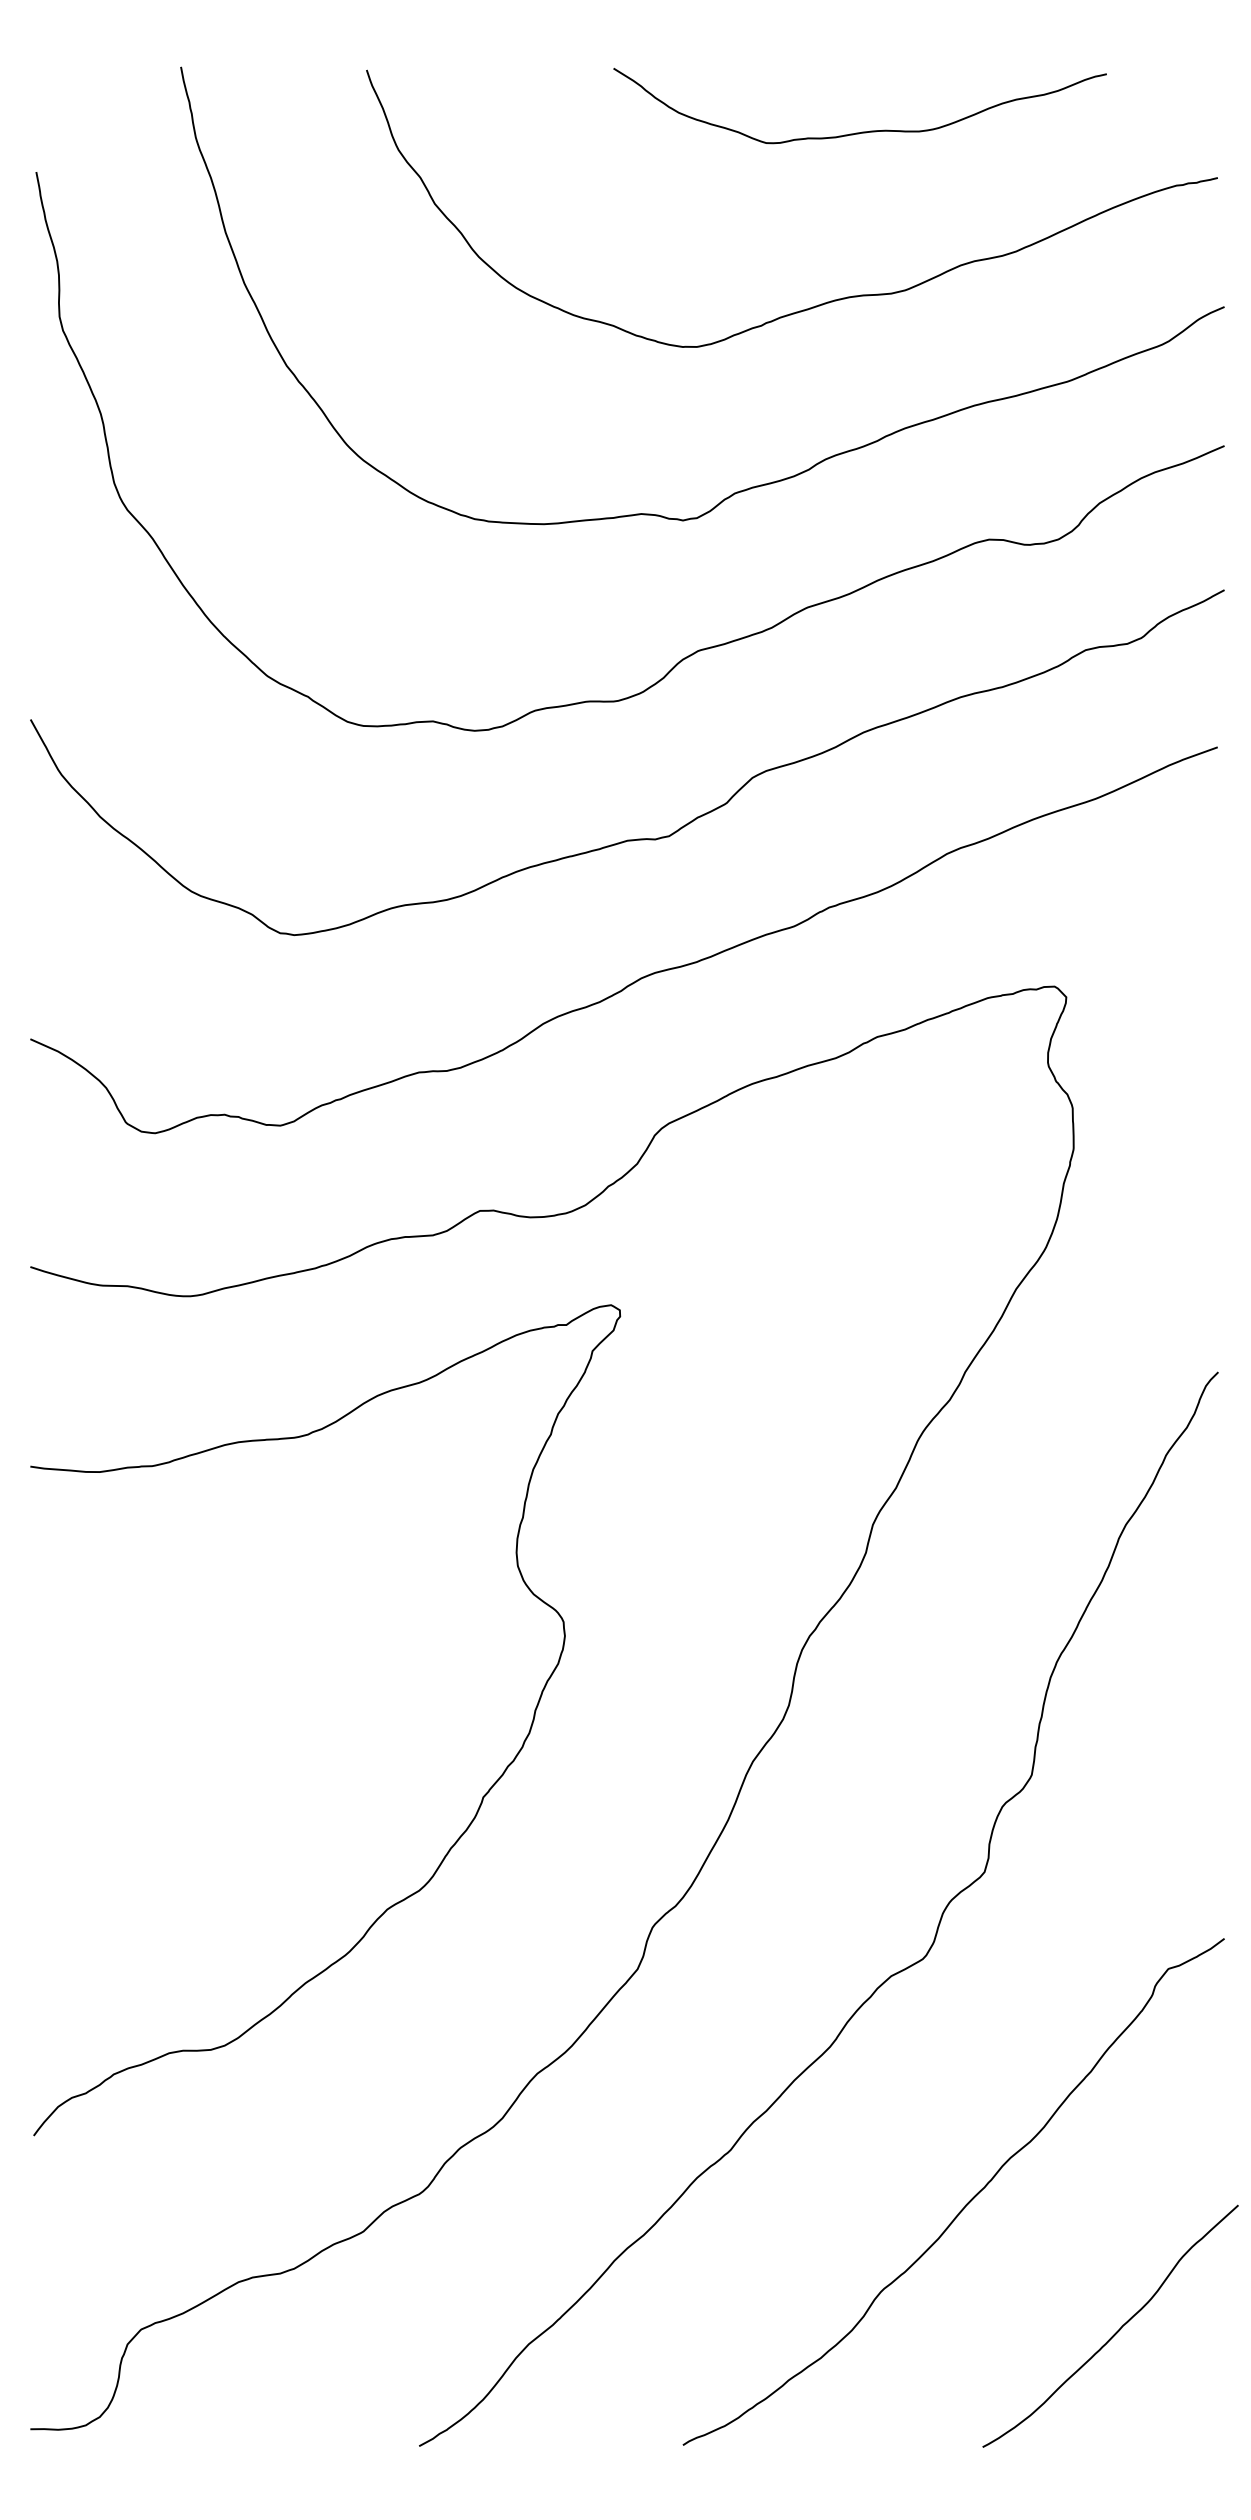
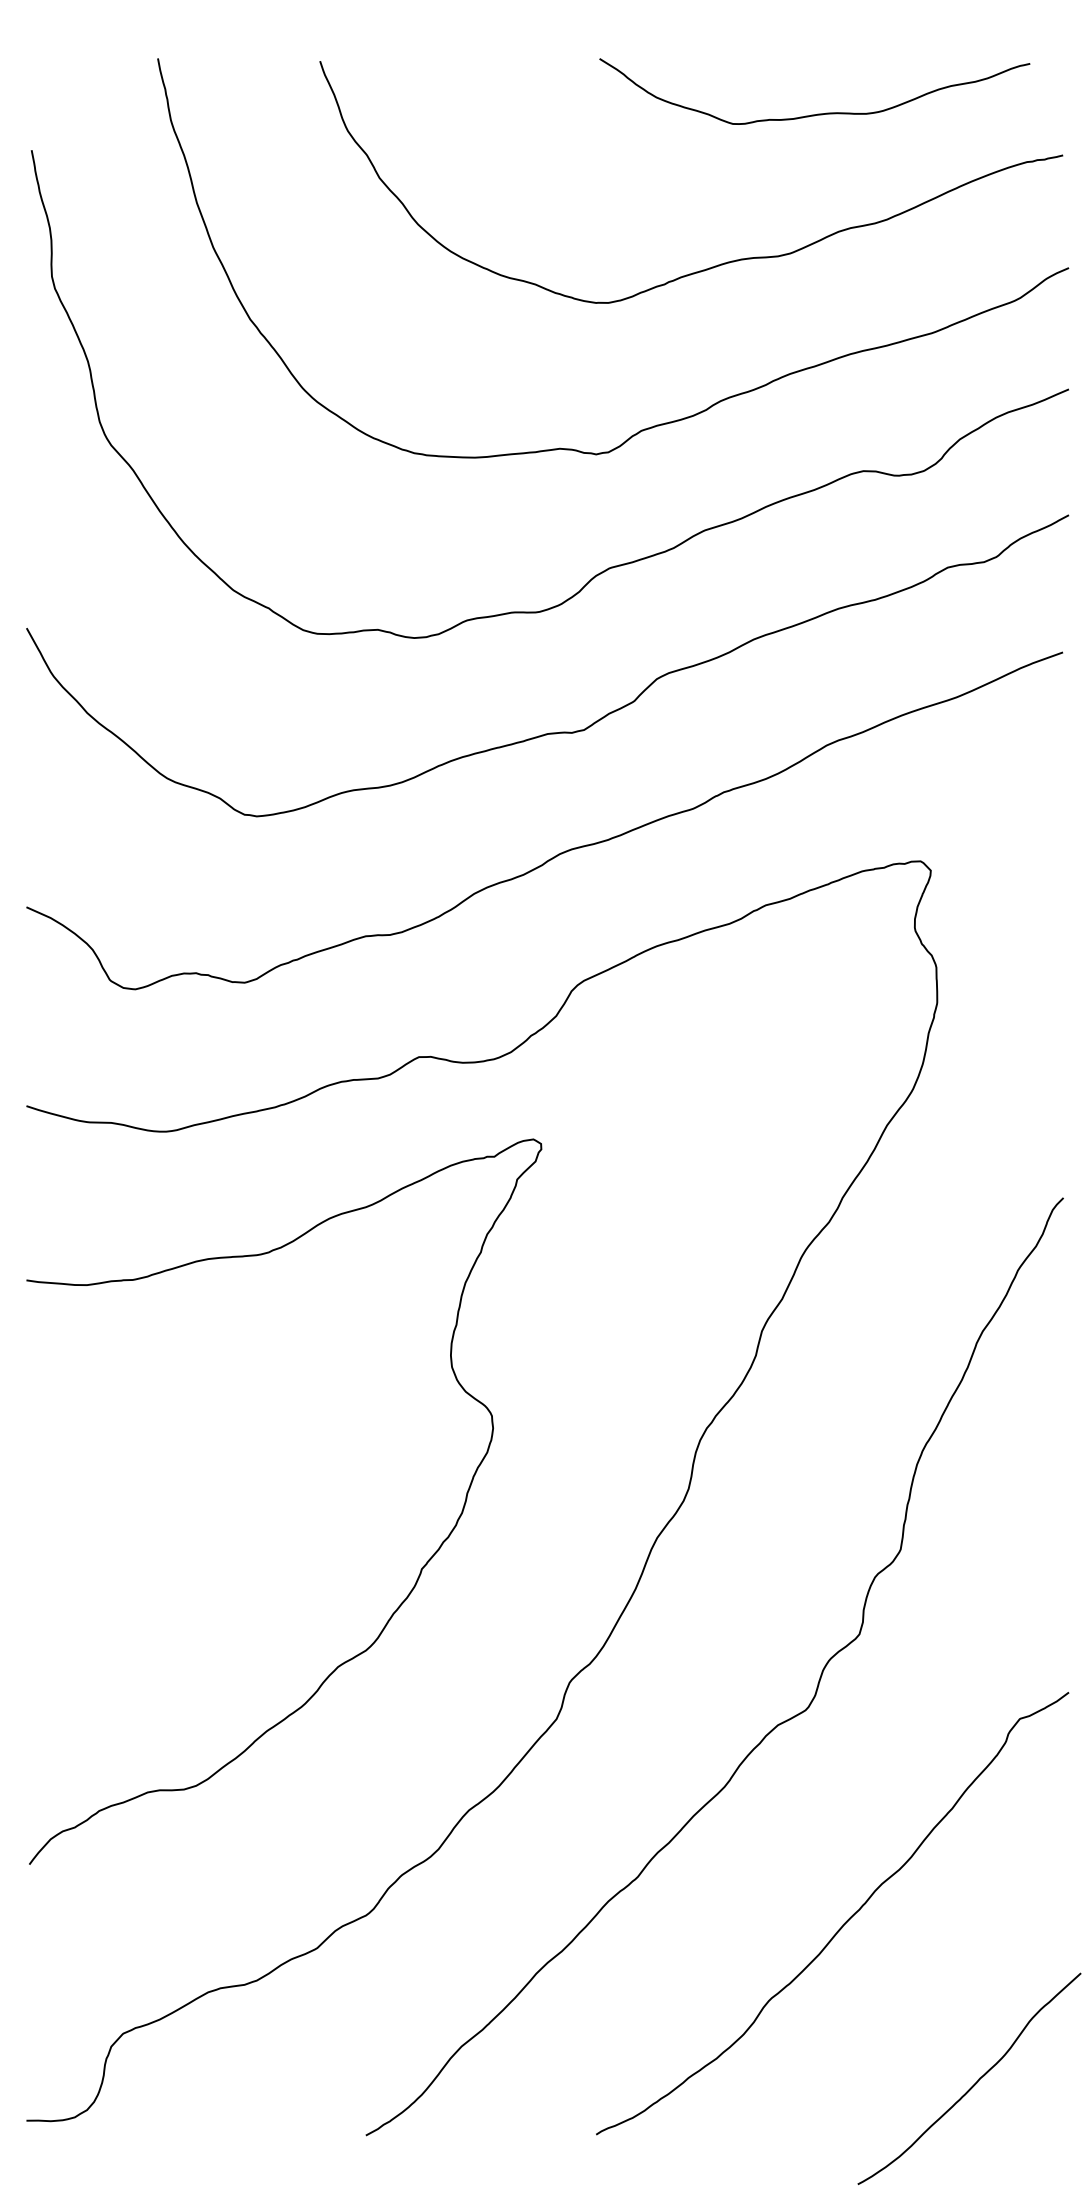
curve: (863, 131) -> (817, 113), moved
curve: (1116, 2331) -> (974, 2083), moved

